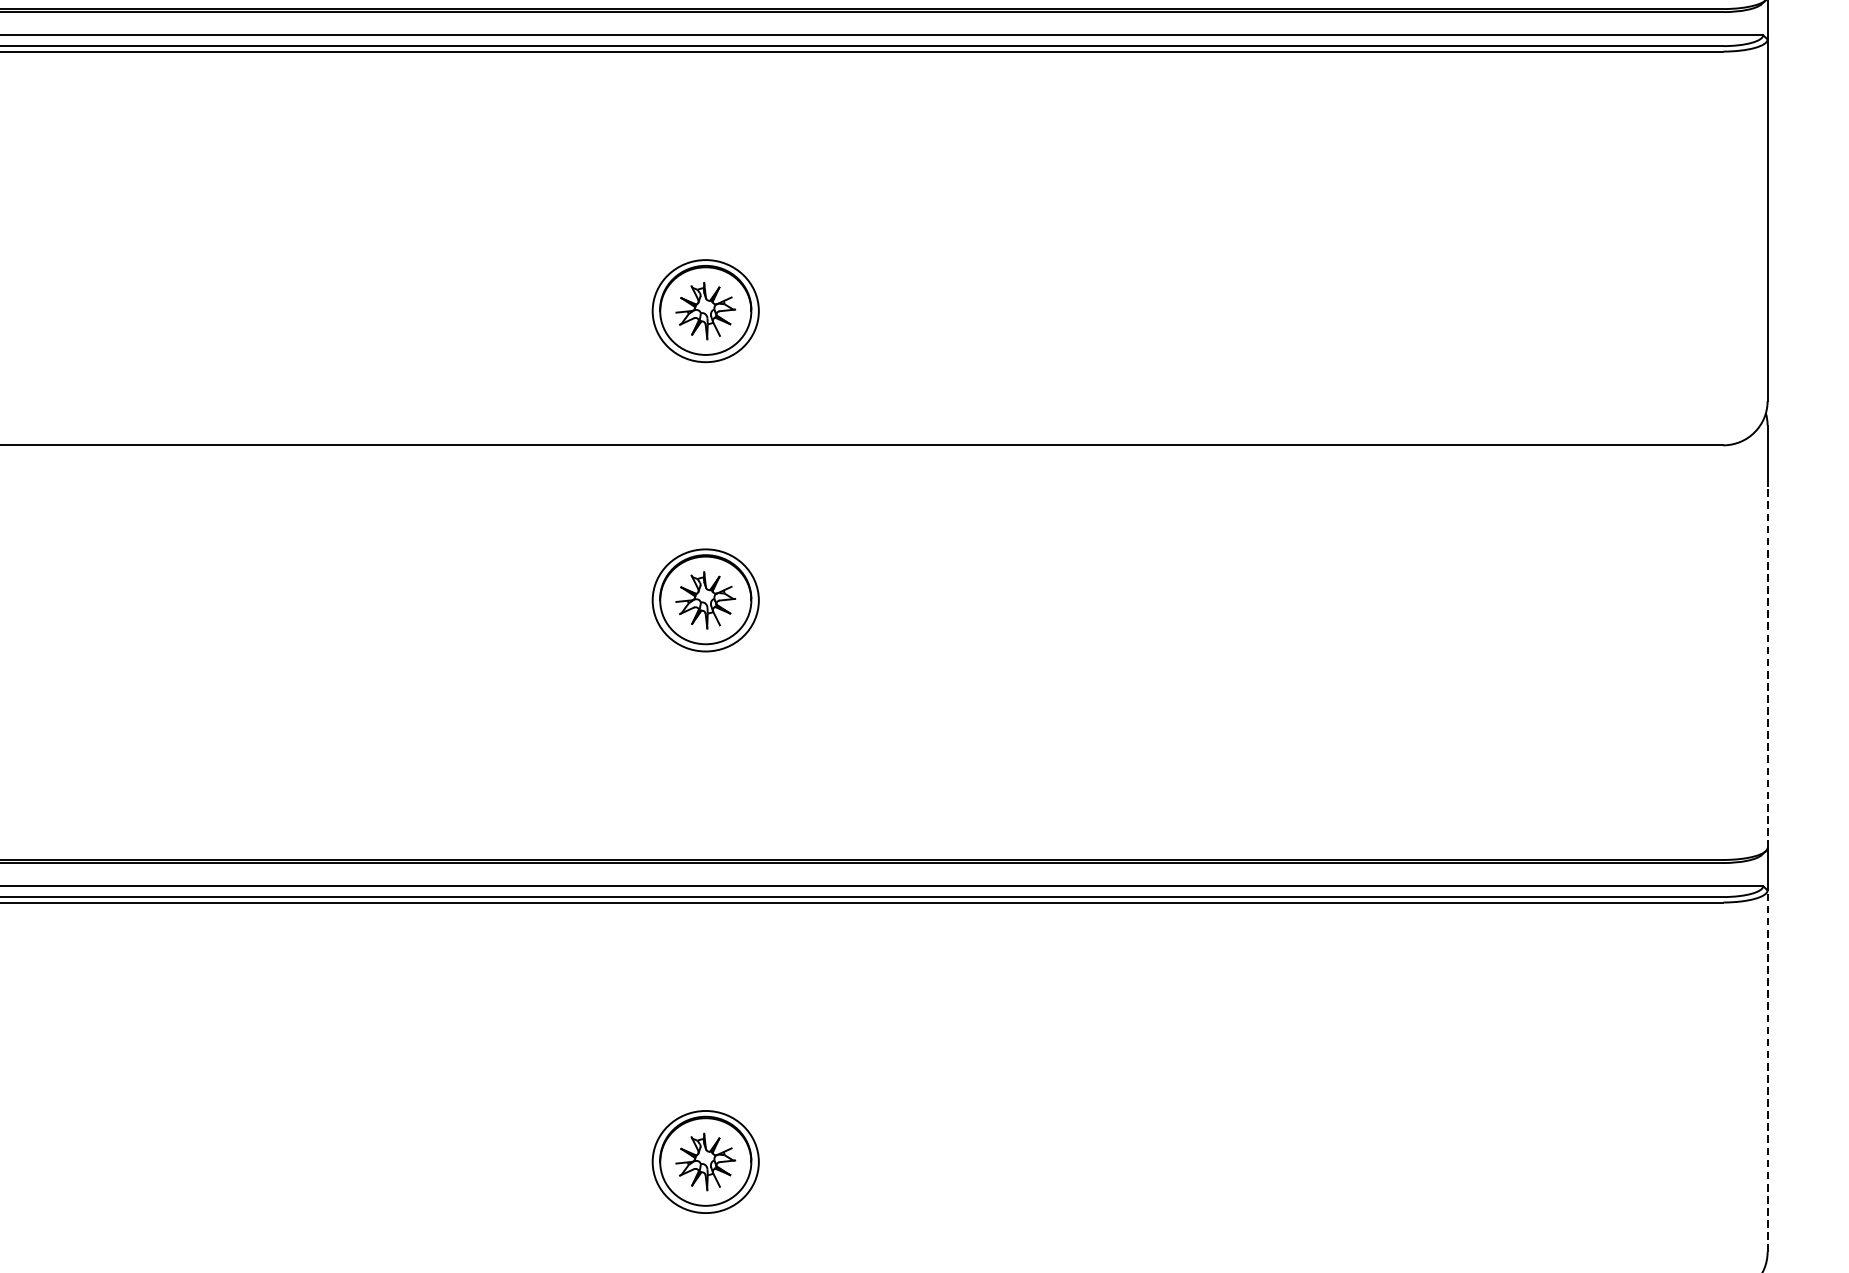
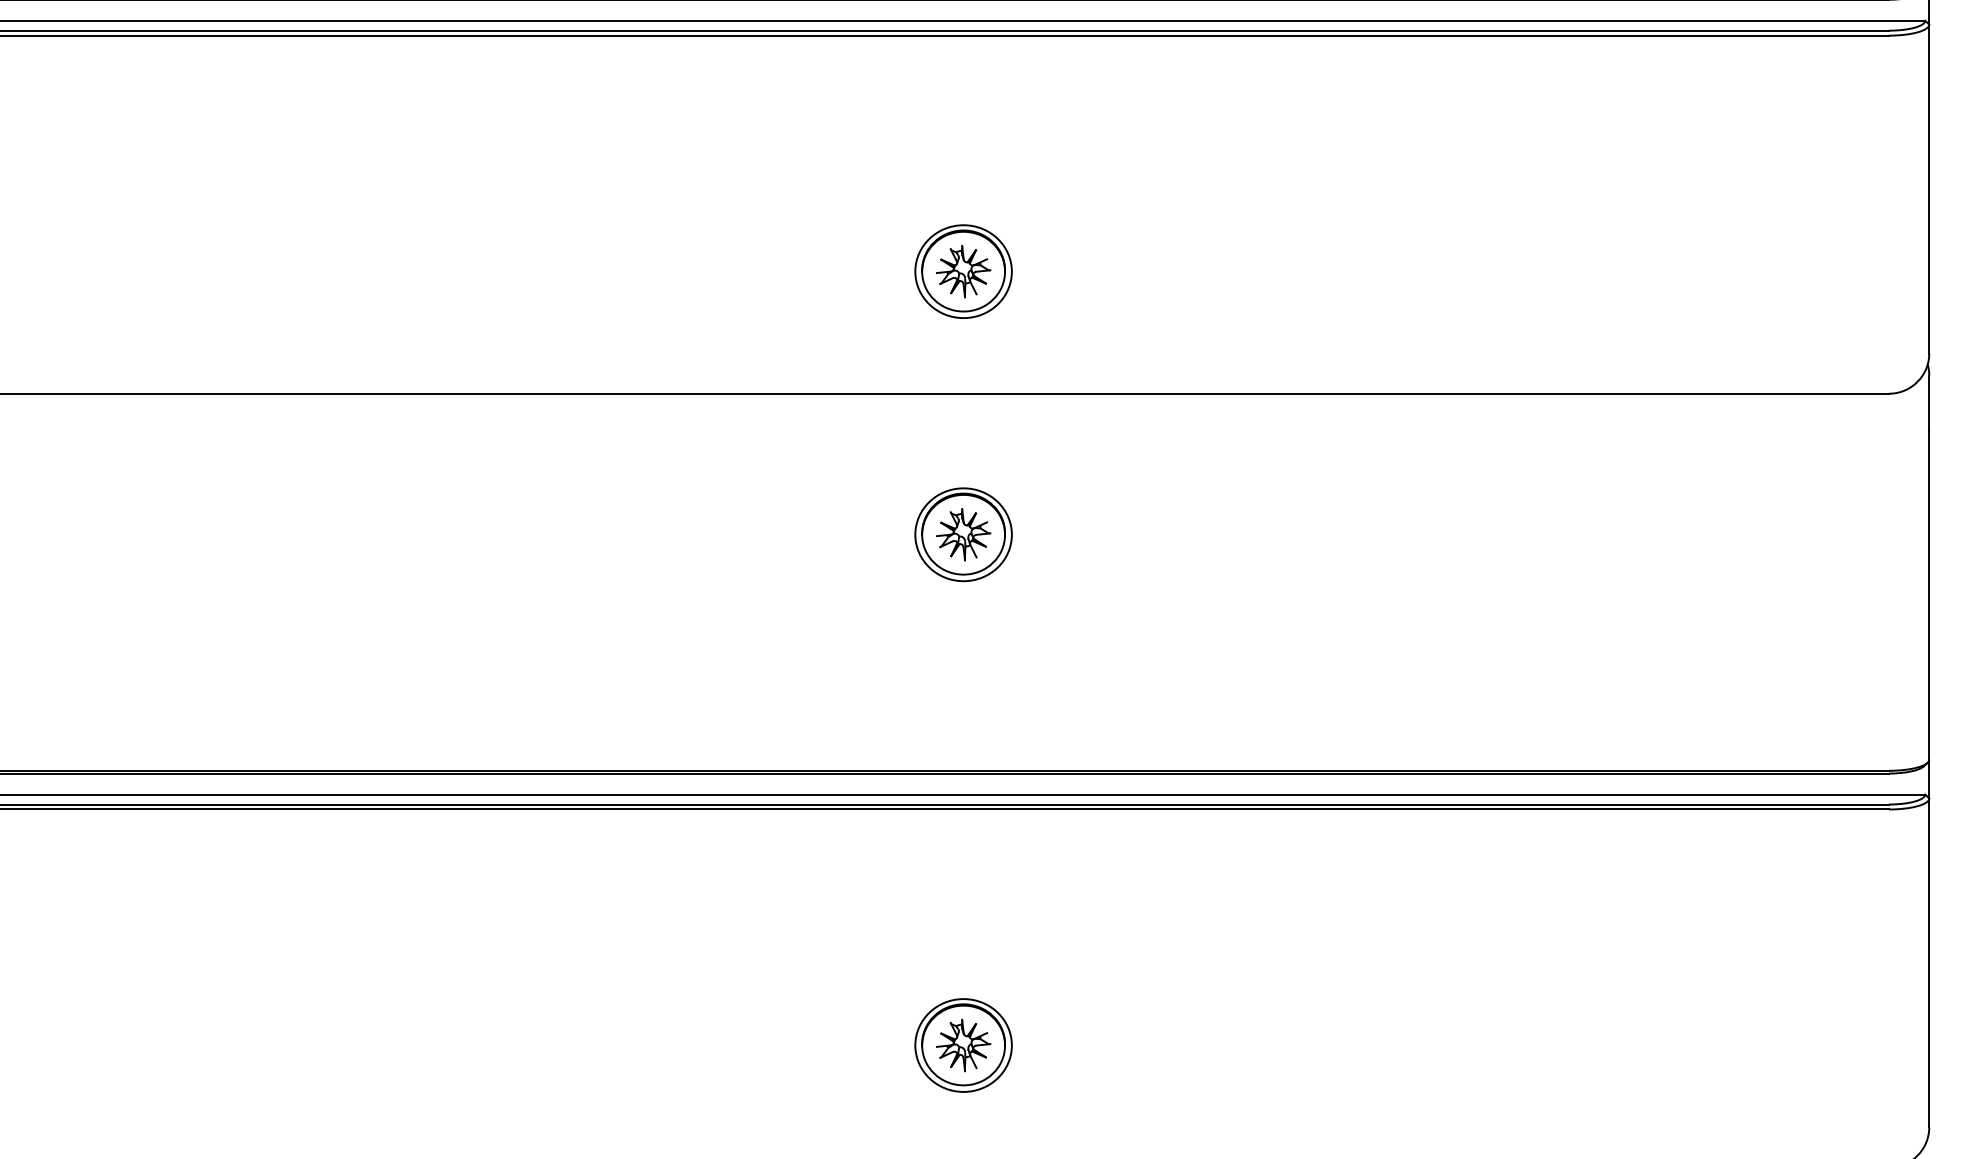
line: (1767, 666) -> (1929, 594), dashed -> solid
line: (1767, 1070) -> (1929, 962), dashed -> solid

